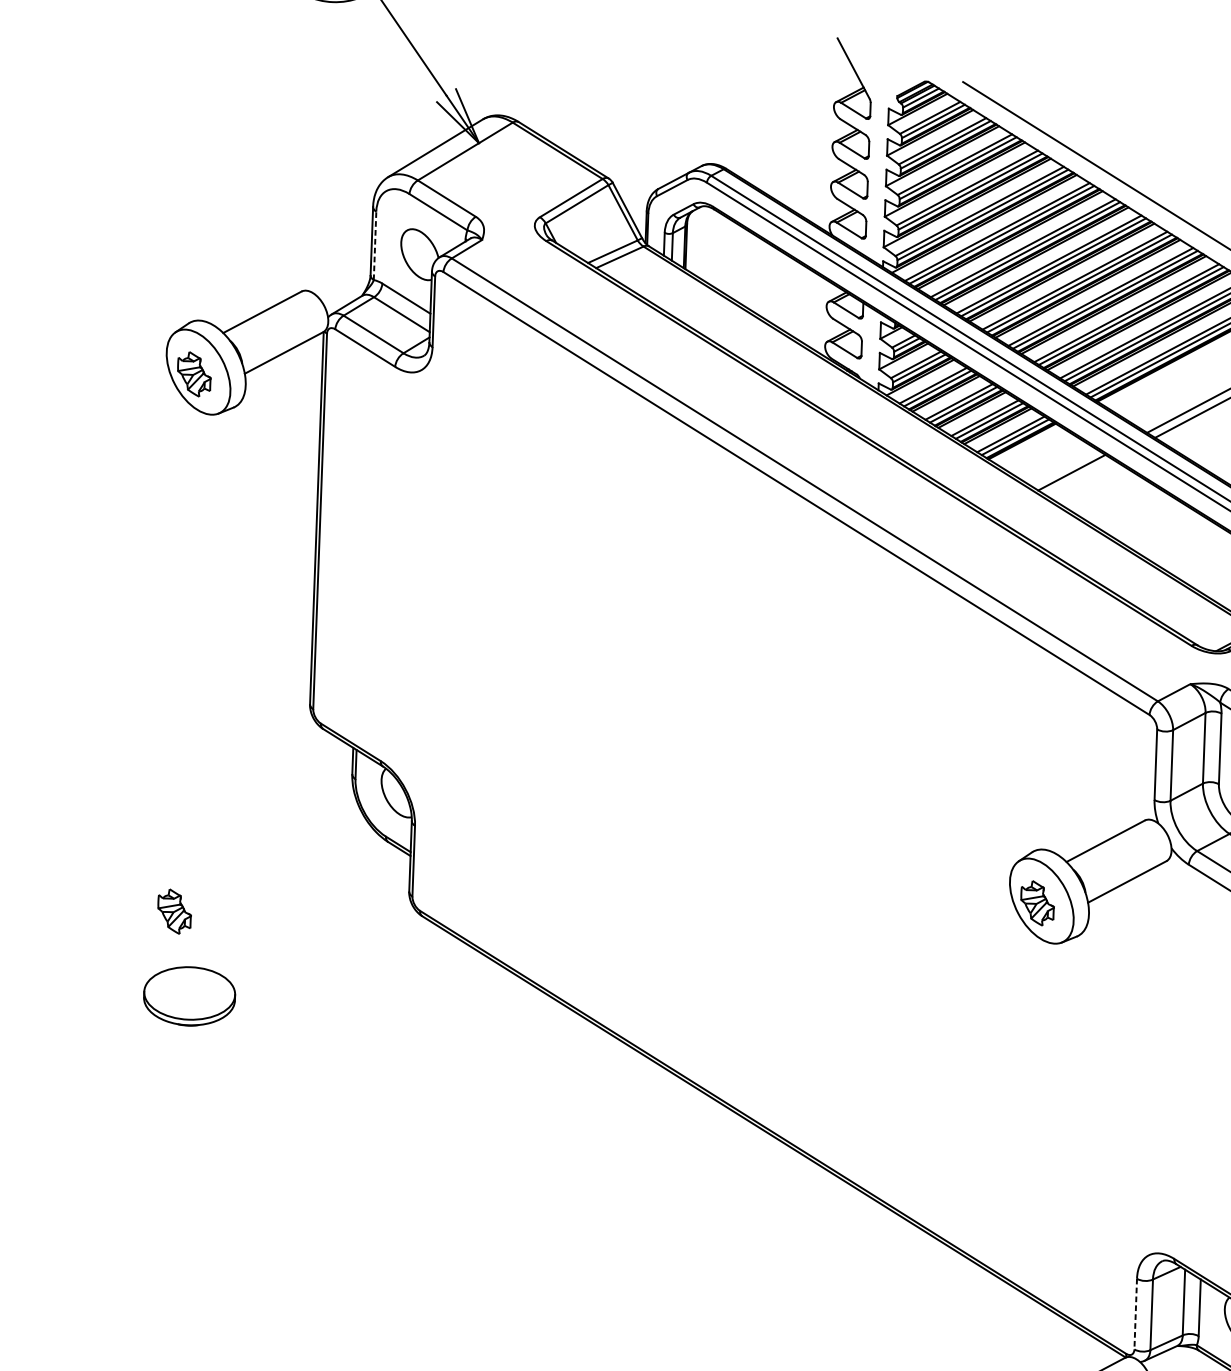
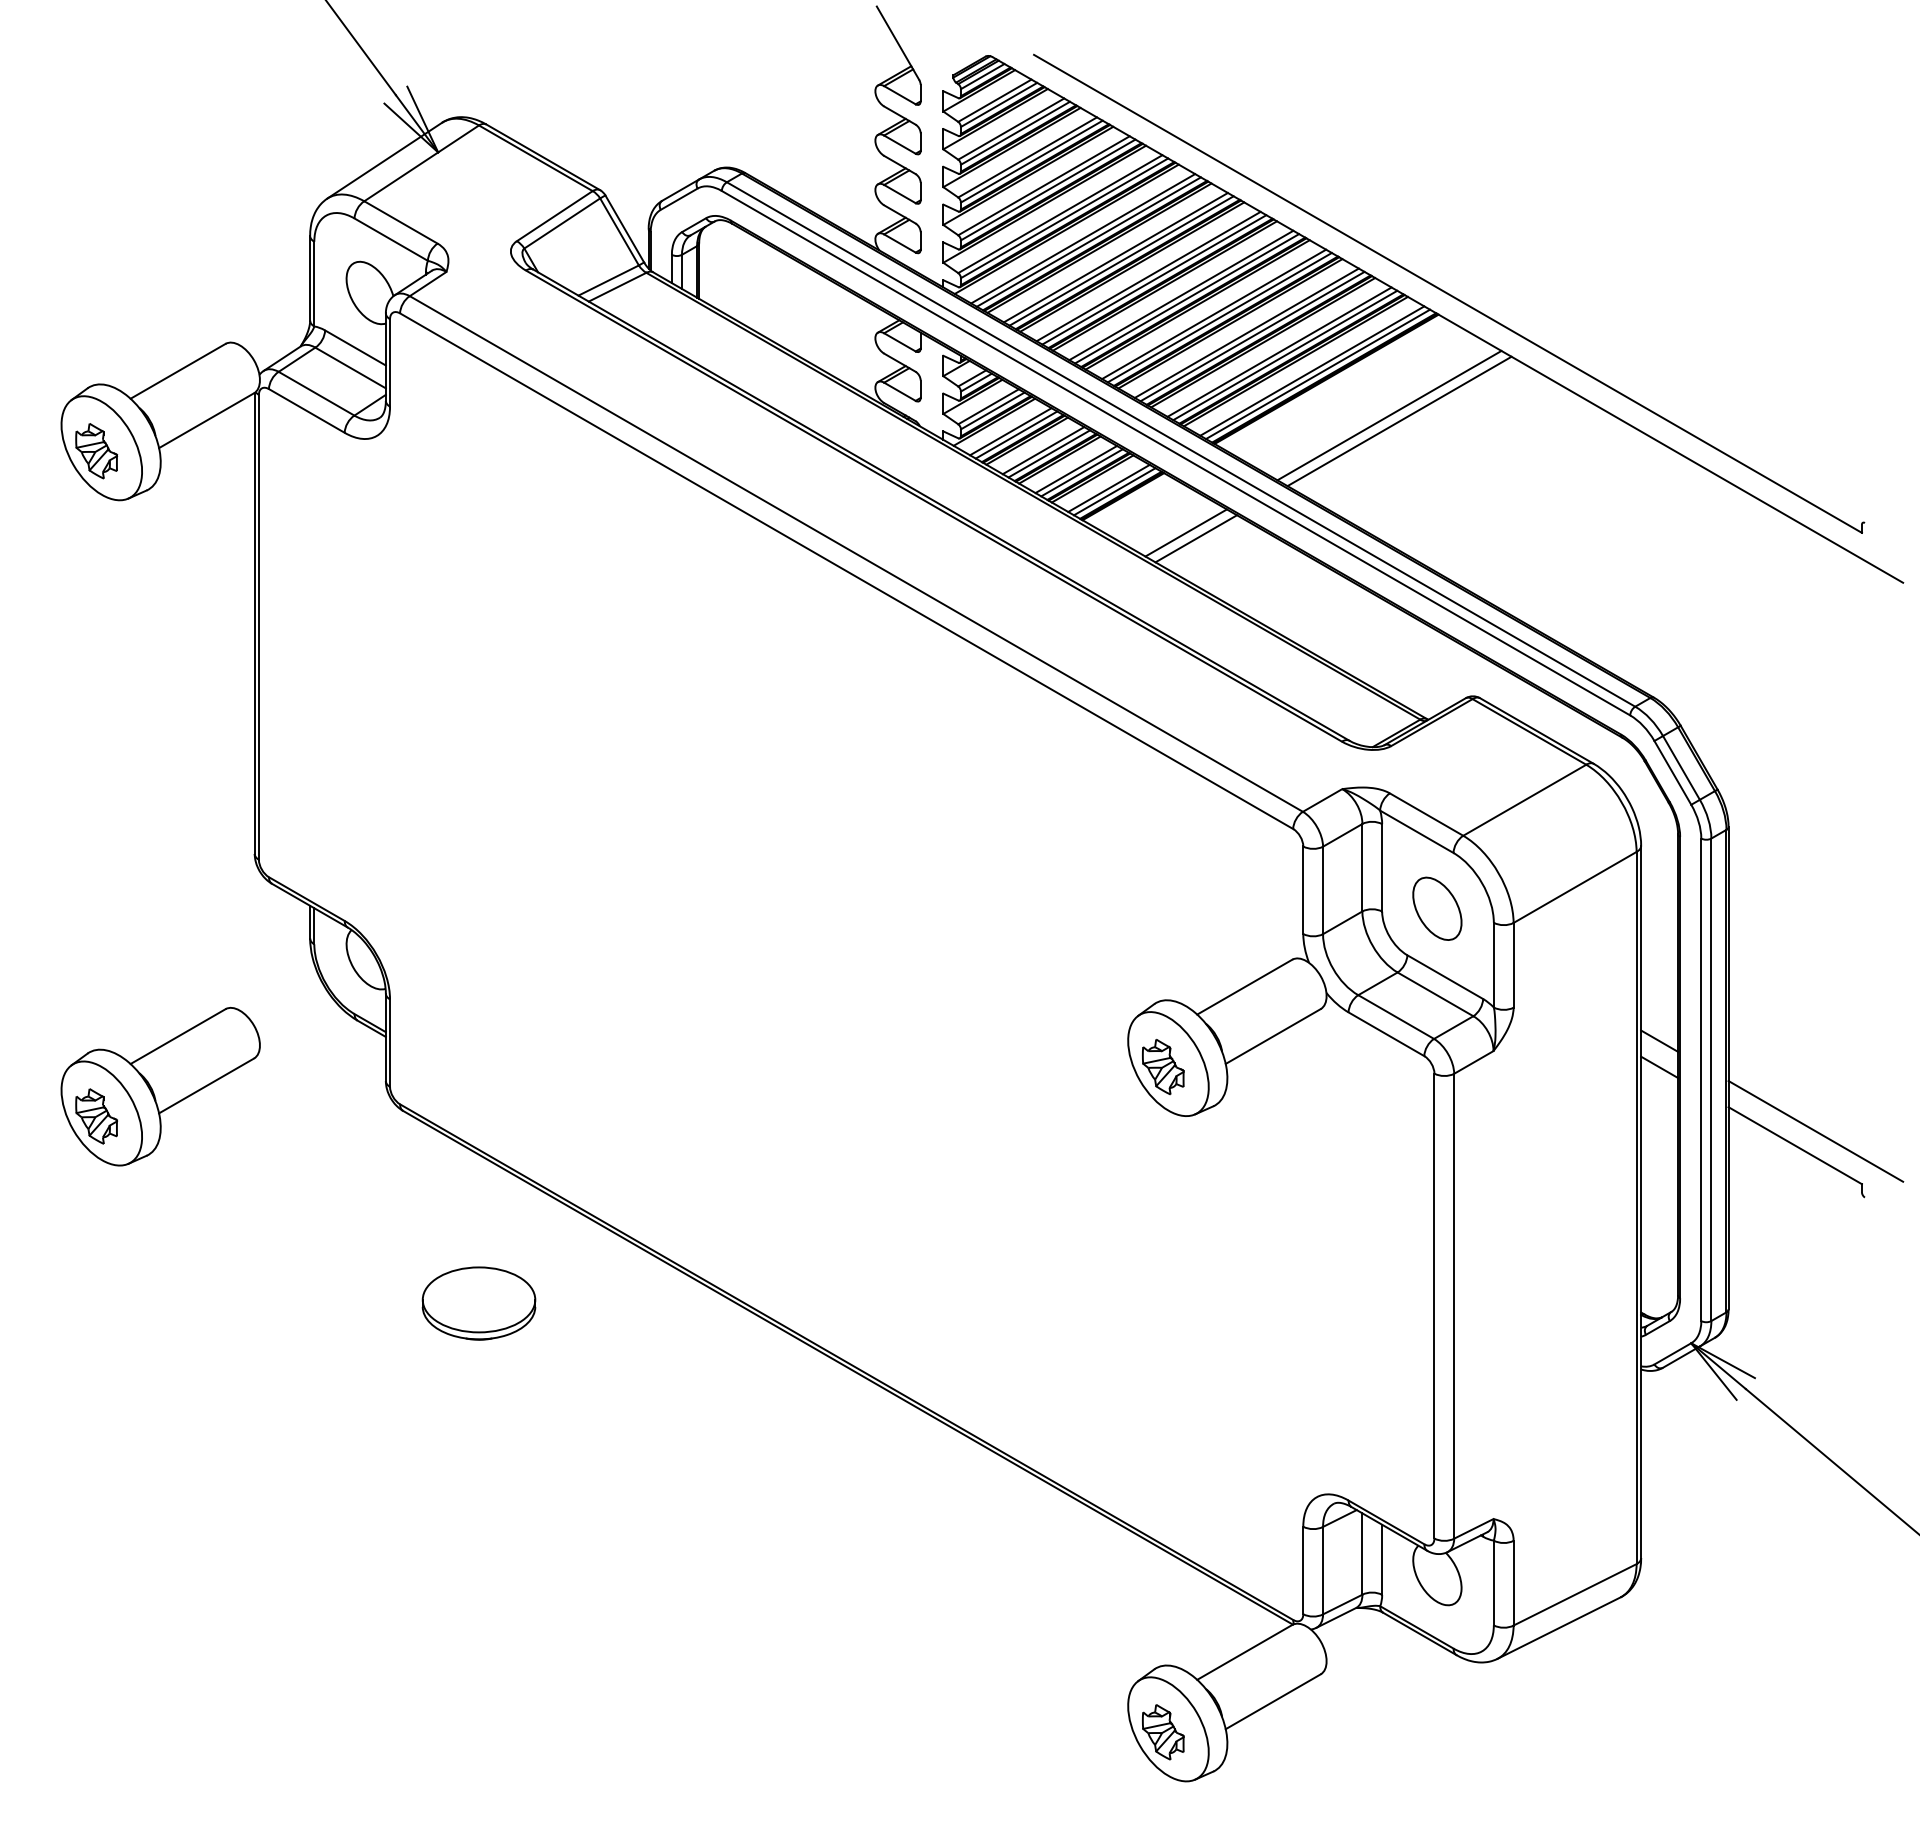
line: (375, 245) -> (314, 283), dashed -> solid
line: (1080, 477) -> (1196, 538), added
part: (227, 889) -> (160, 1086), added
part: (189, 996) -> (478, 1303), moved
line: (1135, 1314) -> (1303, 1570), dashed -> solid

